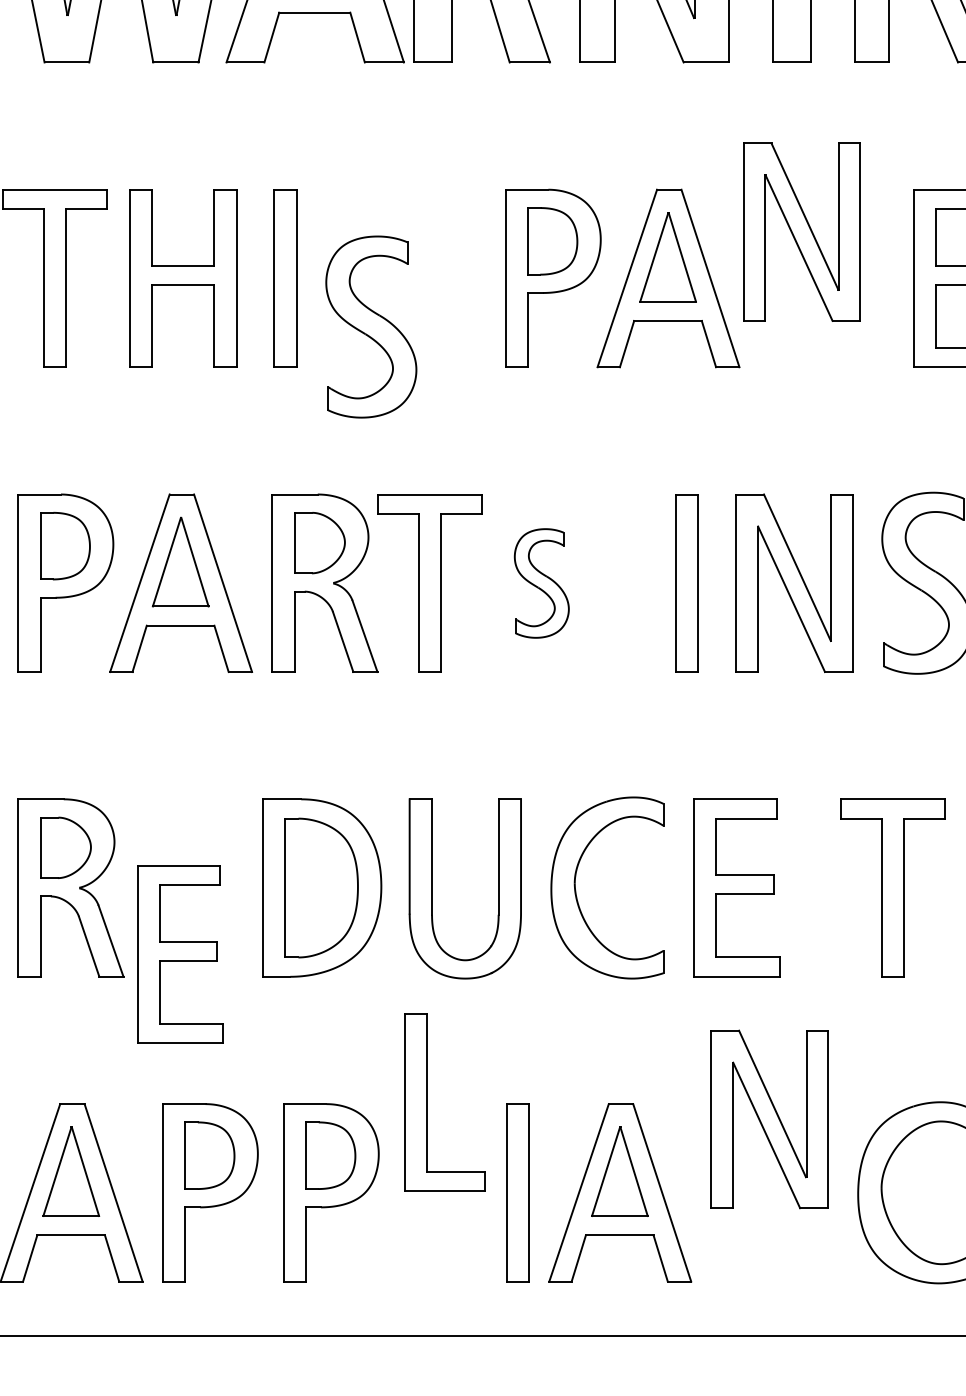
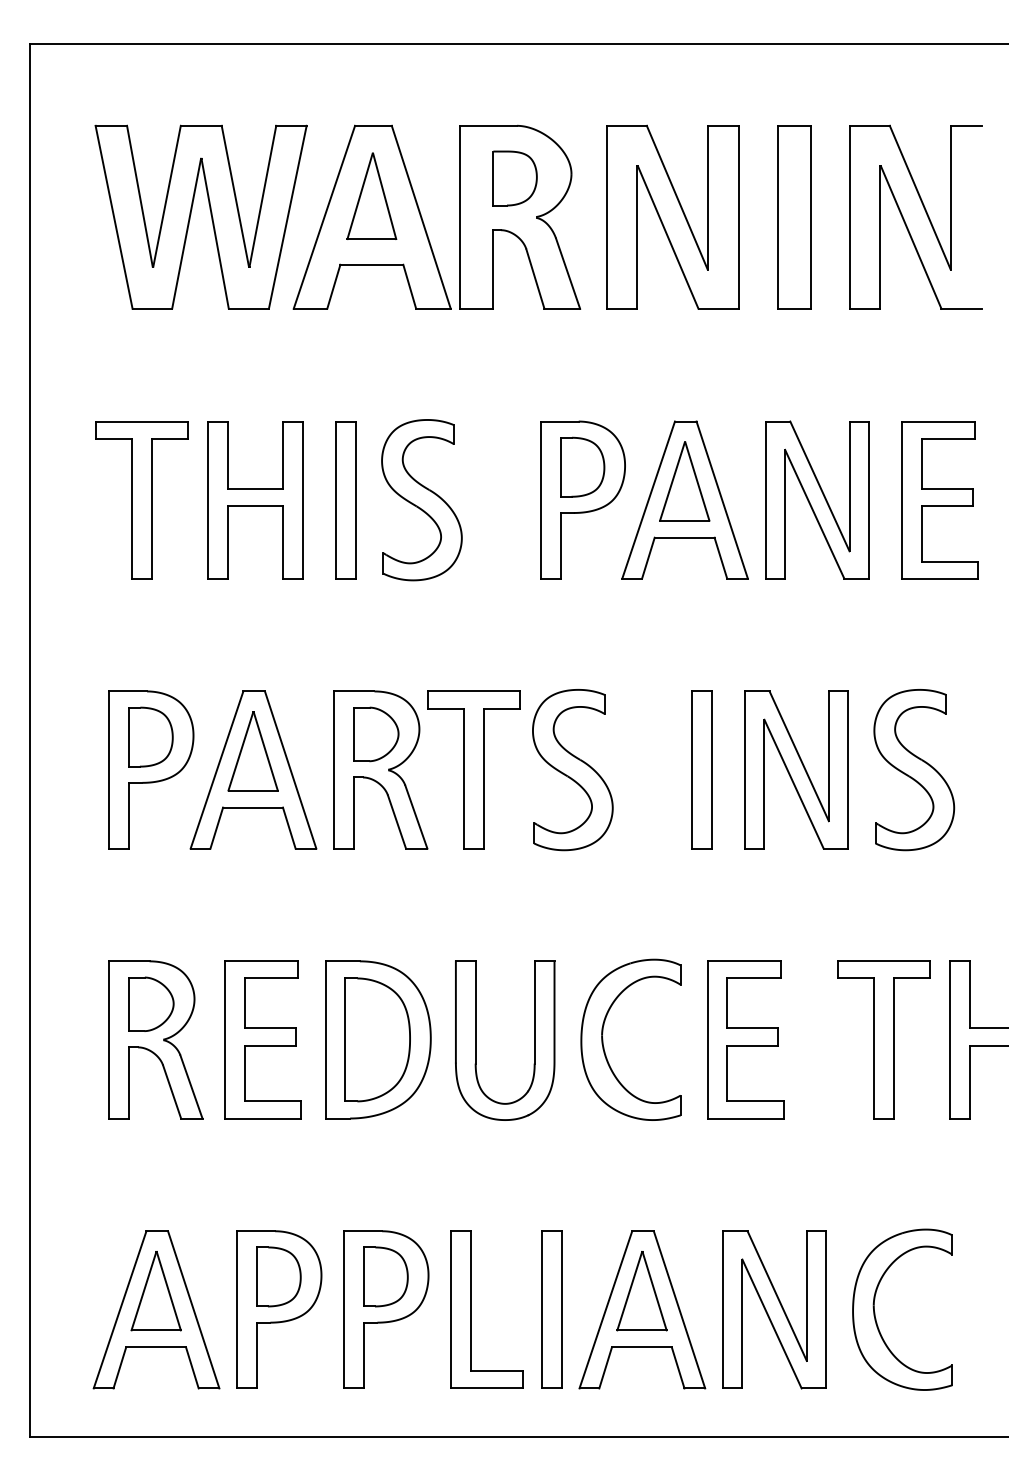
part: (802, 231) -> (817, 499), moved
part: (370, 327) -> (421, 500), moved
part: (541, 583) -> (572, 770), size x1.67
part: (179, 954) -> (262, 1039), moved
part: (427, 1102) -> (471, 1309), moved
part: (769, 1119) -> (774, 1309), moved

